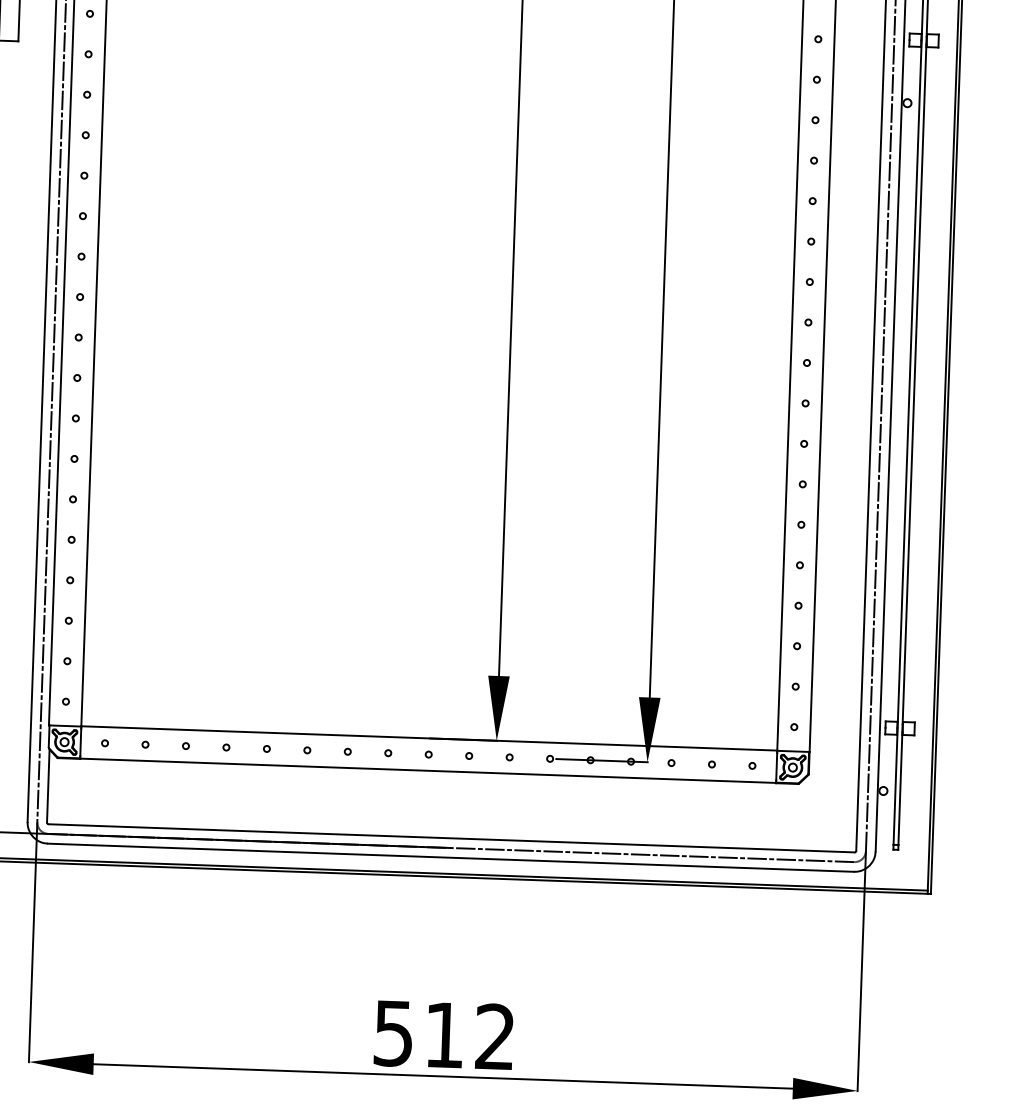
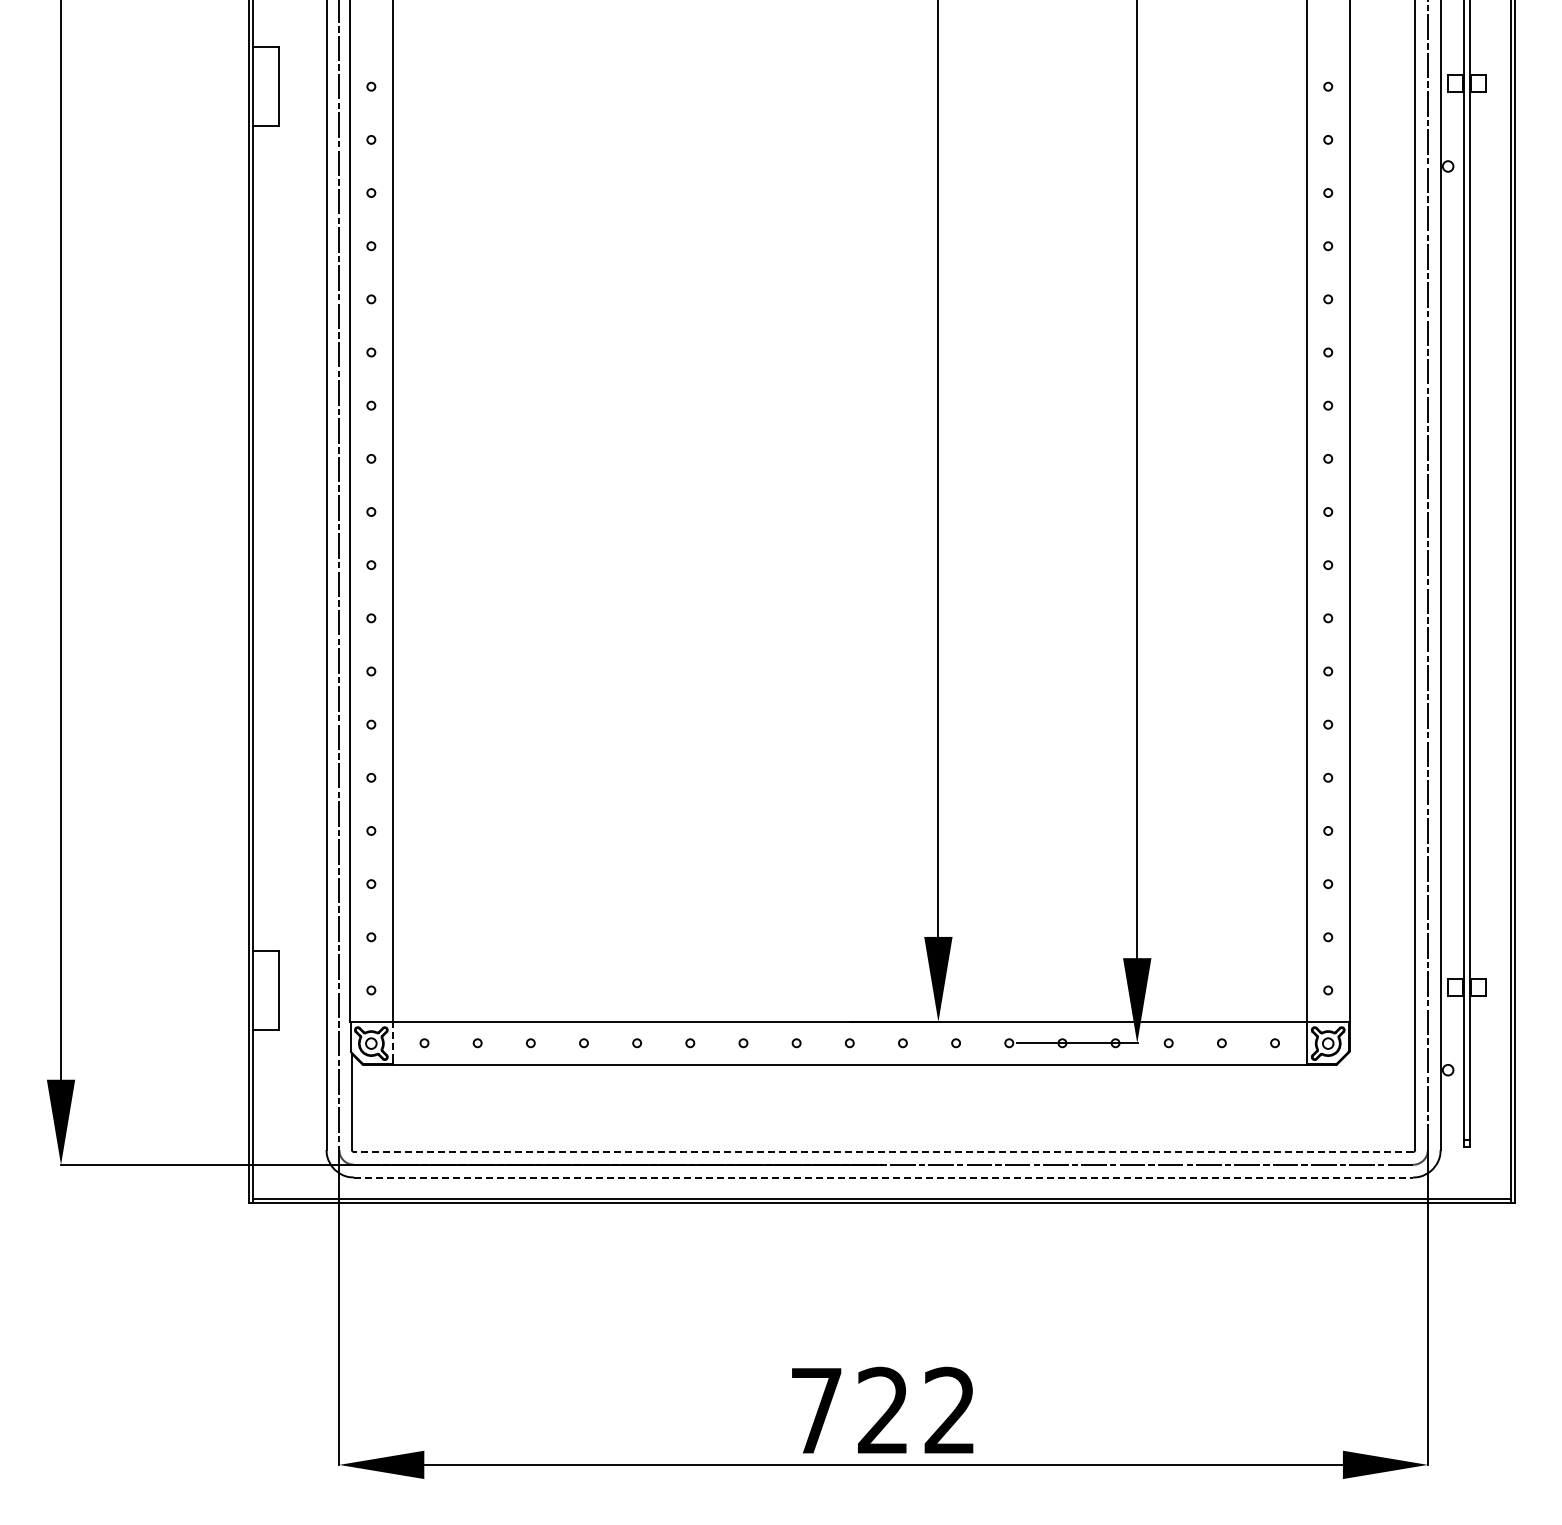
line: (80, 741) -> (392, 1042), solid -> dashed
line: (451, 838) -> (883, 1152), solid -> dashed
line: (451, 857) -> (884, 1177), solid -> dashed
text: (418, 1034) -> (849, 1410), 512 -> 722

